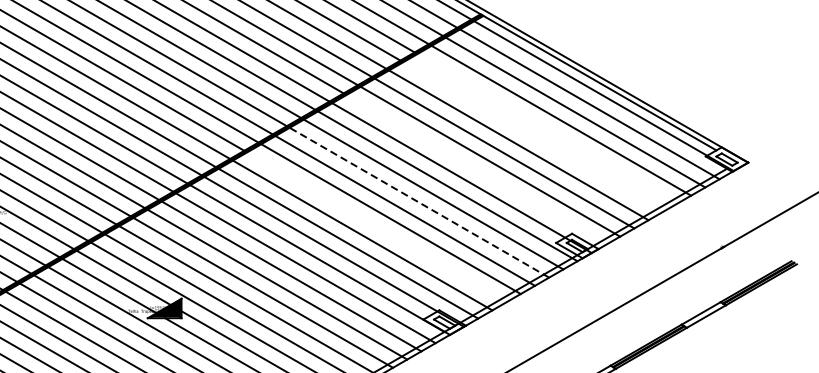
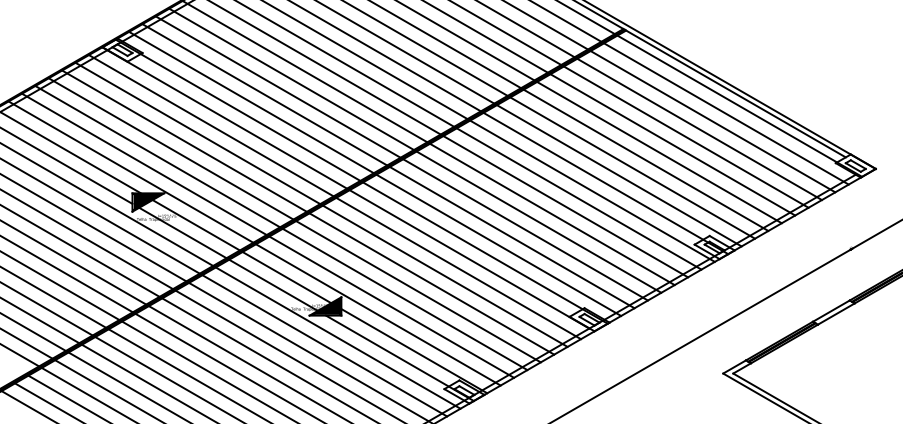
line: (546, 128) -> (685, 136), added
line: (532, 136) -> (672, 144), added
line: (475, 169) -> (618, 175), added
line: (419, 202) -> (565, 206), dashed -> solid
line: (376, 226) -> (525, 229), added

